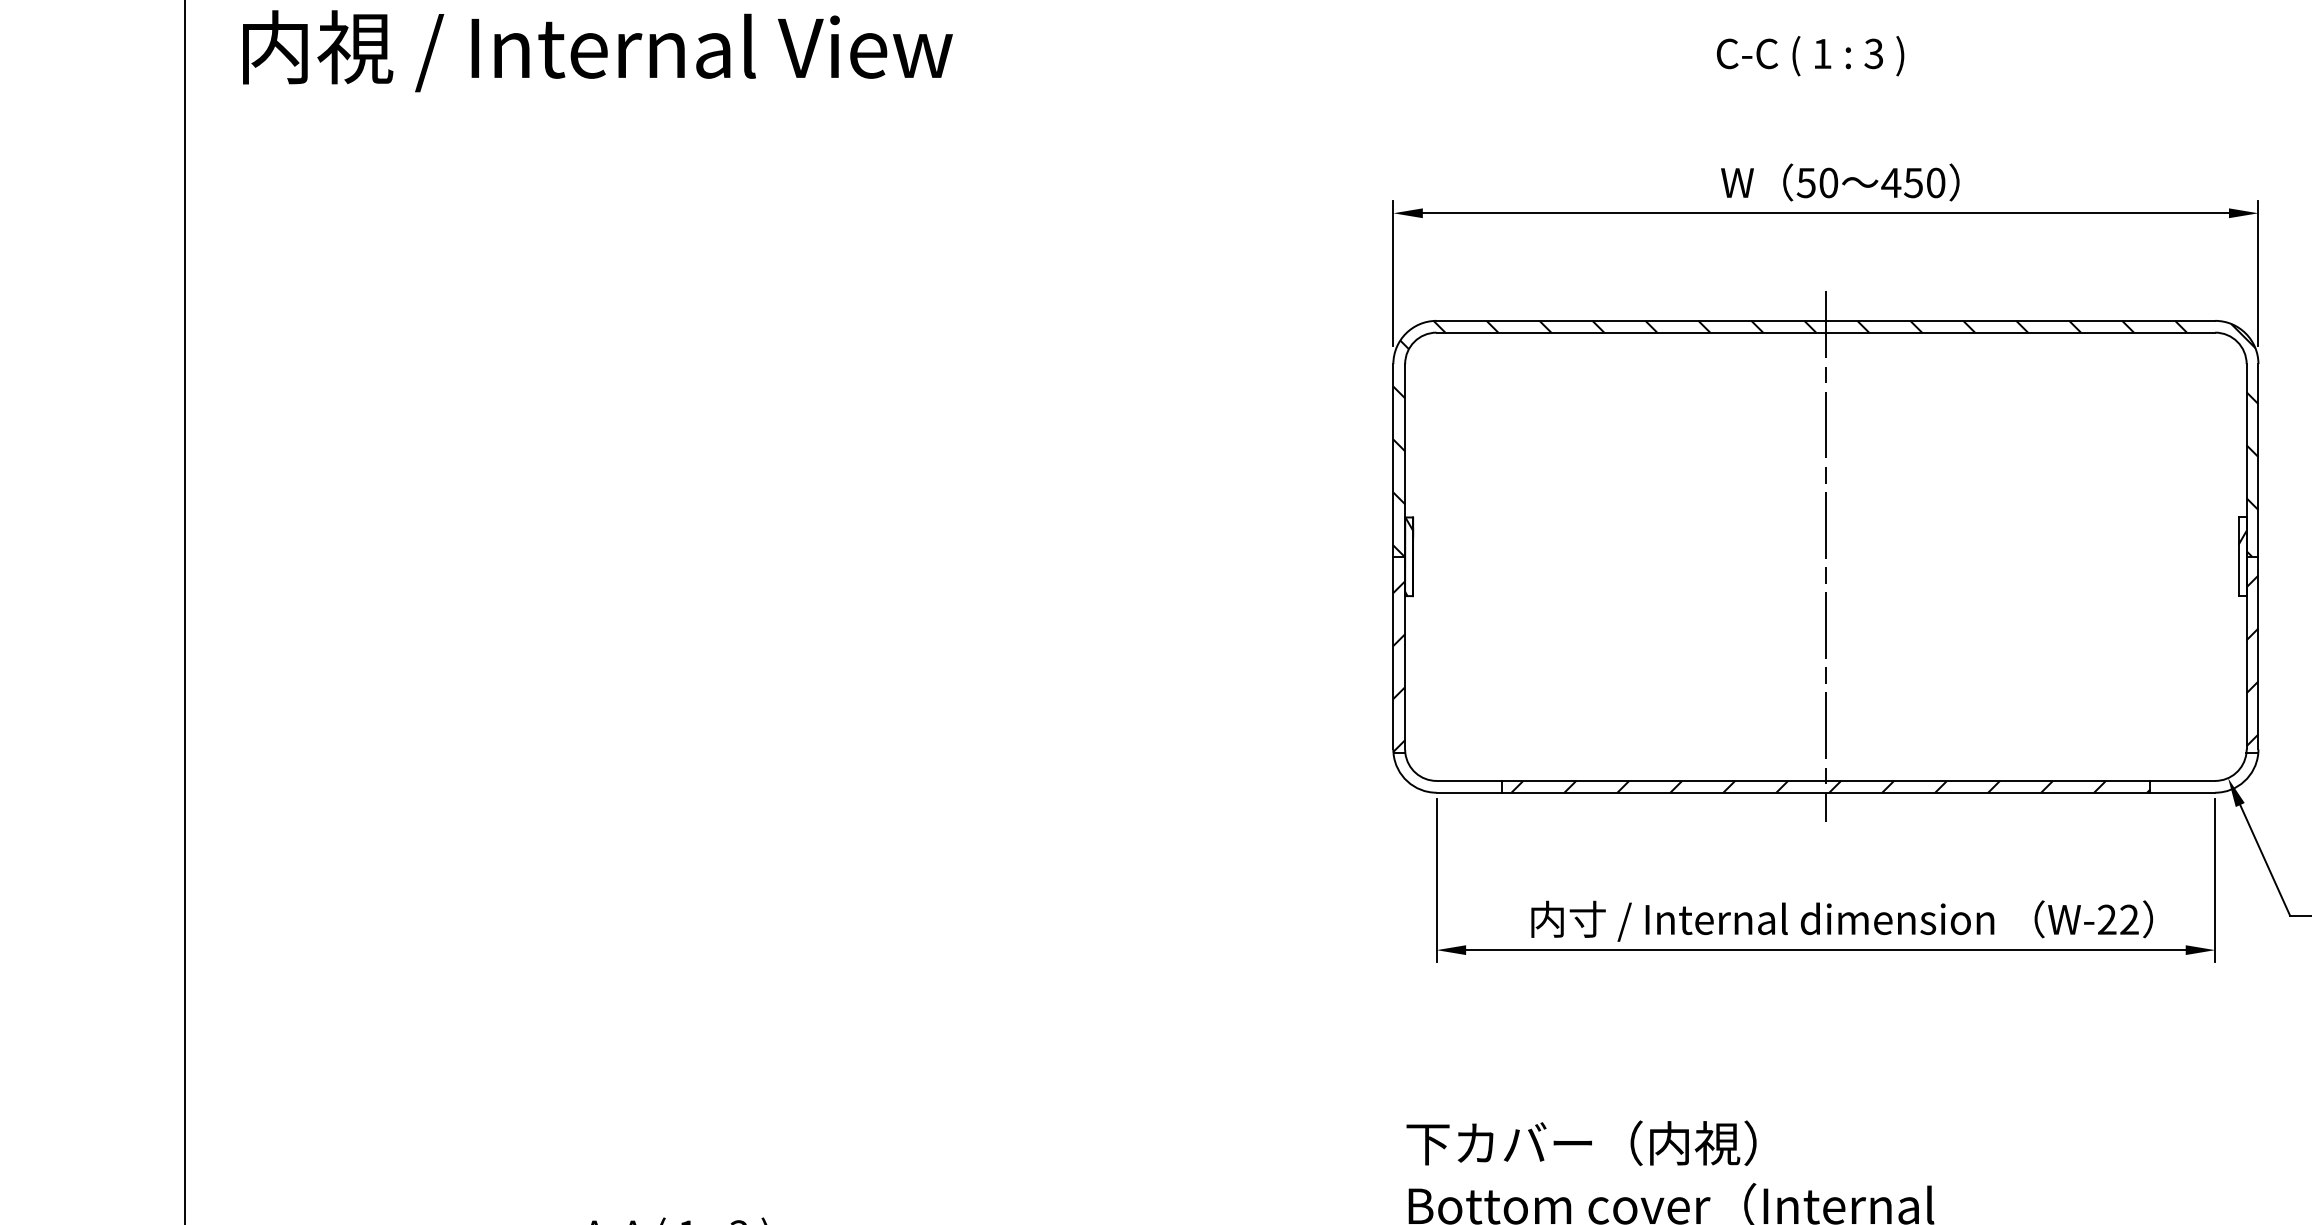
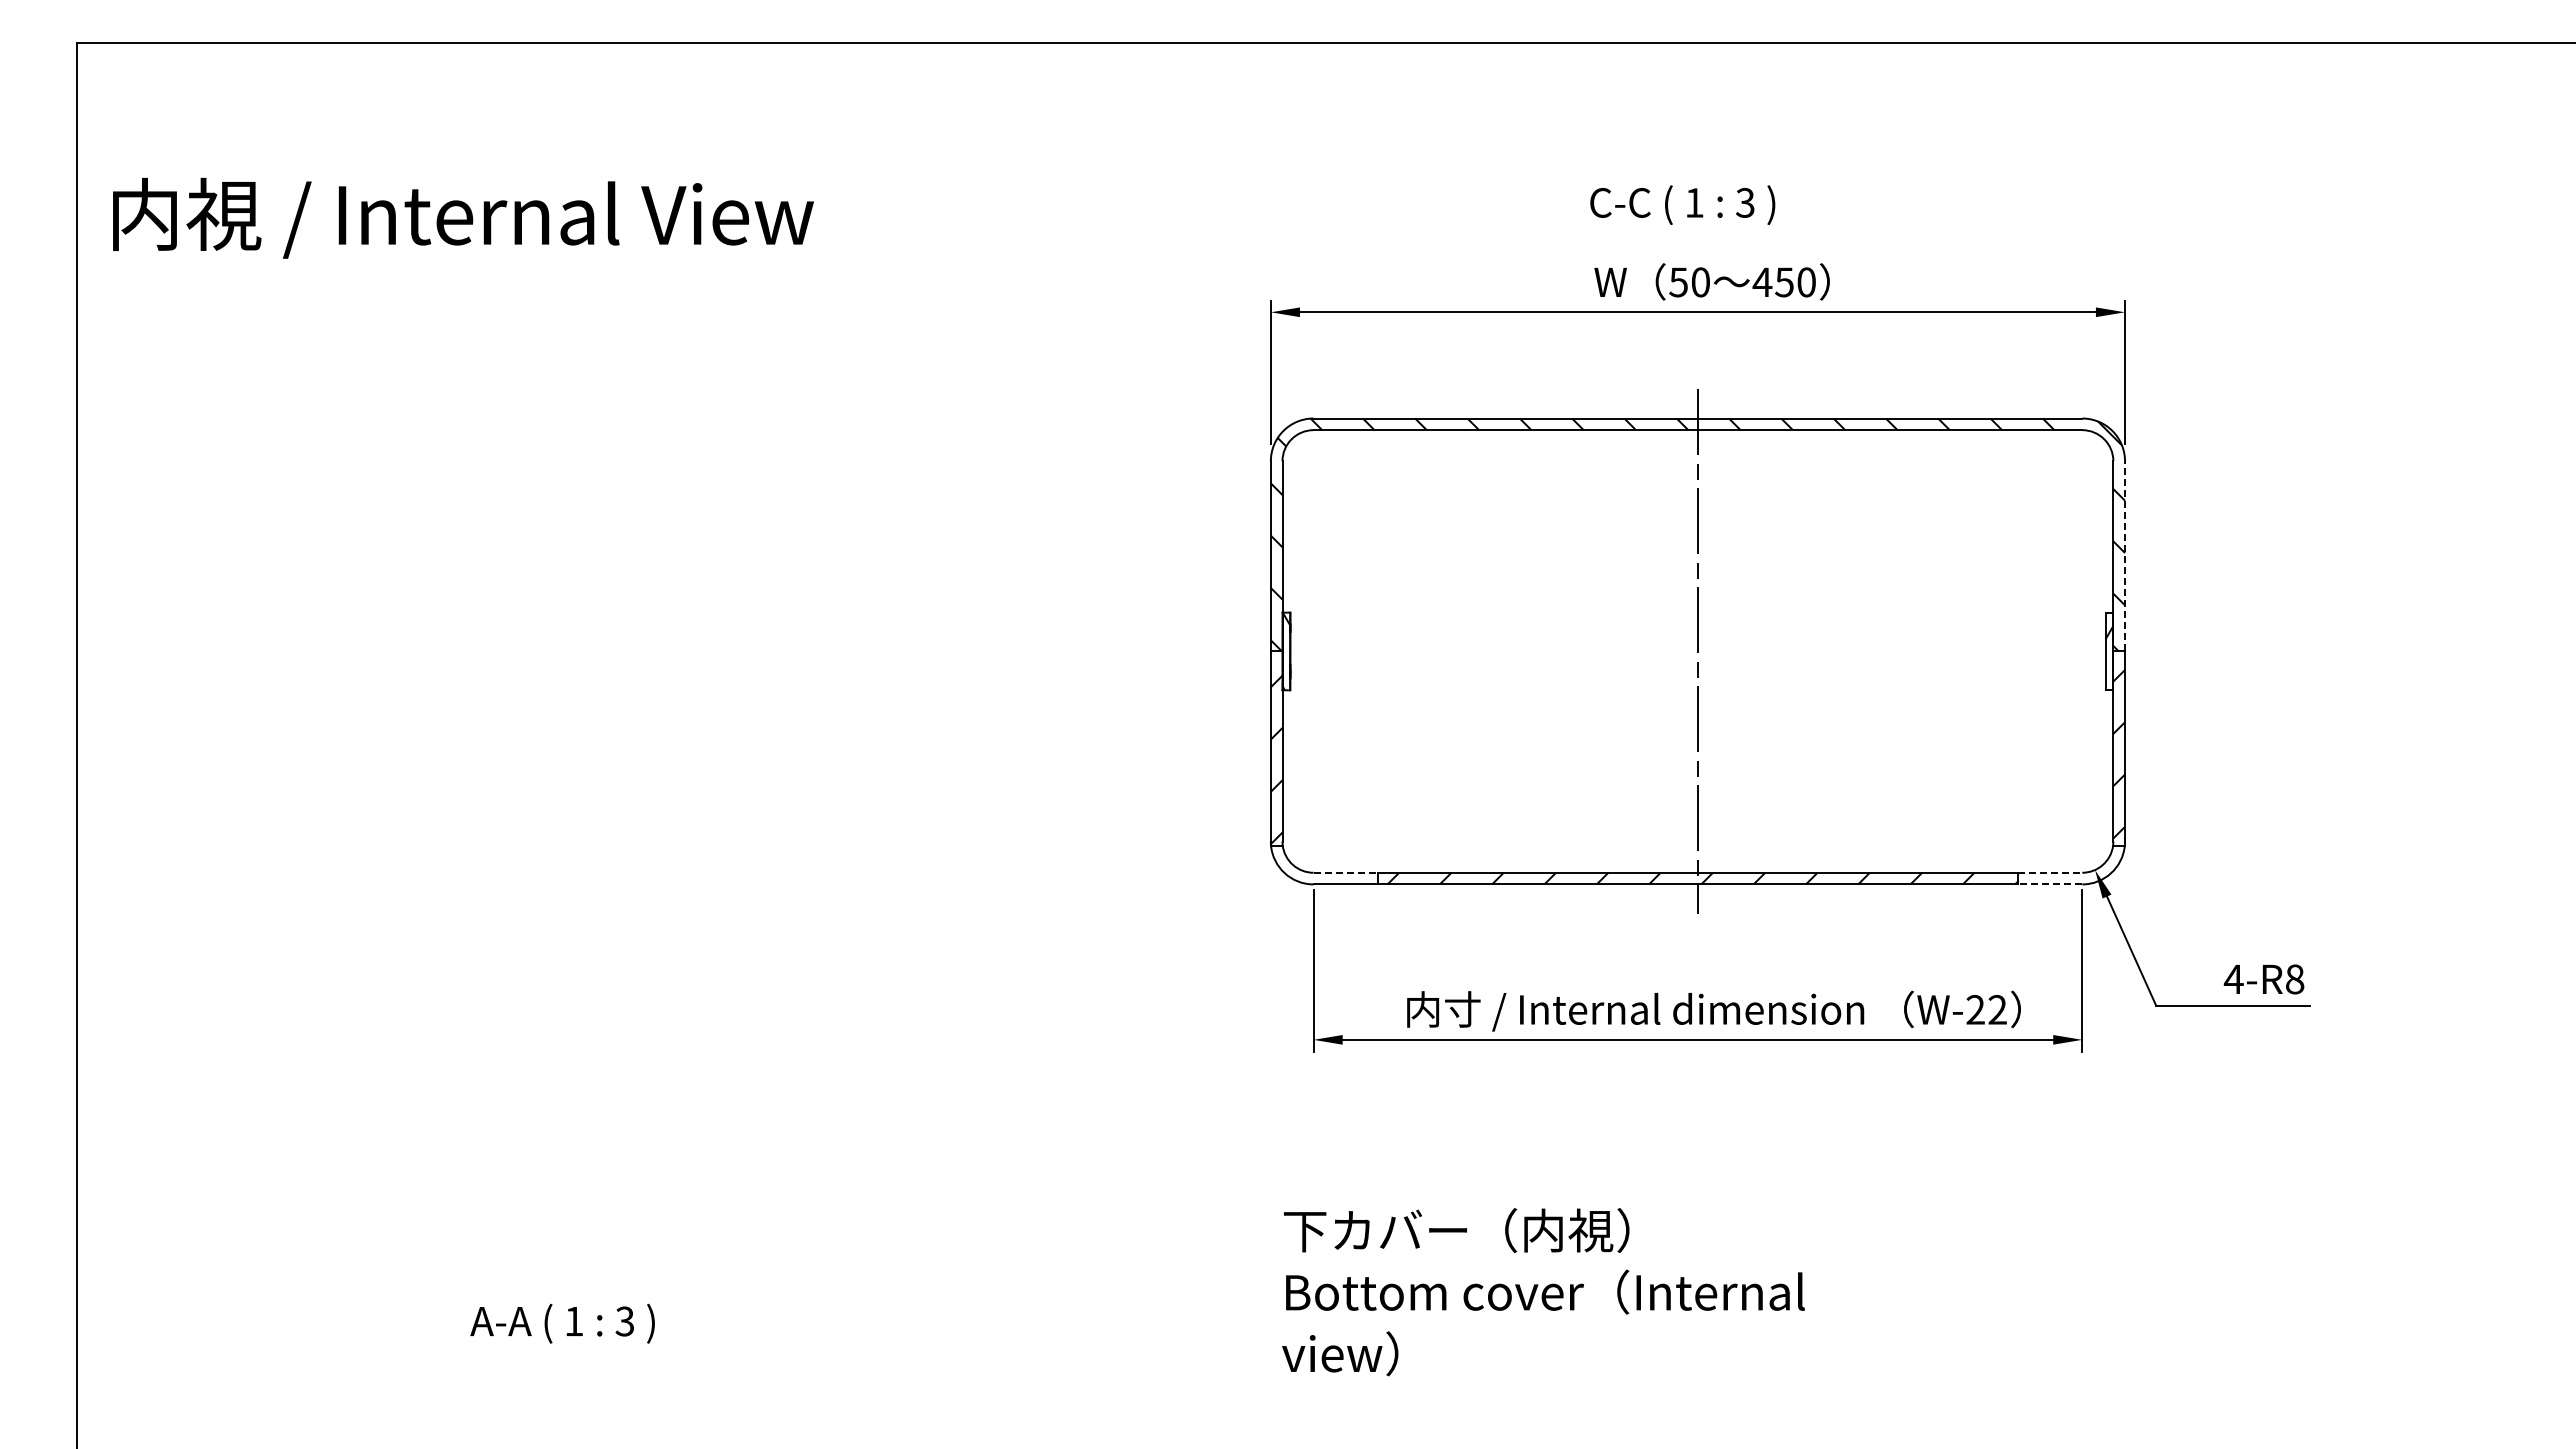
text: (597, 50) -> (463, 217), moved
text: (1810, 56) -> (1682, 205), moved
line: (2258, 459) -> (2125, 555), solid -> dashed
line: (1469, 780) -> (1346, 872), solid -> dashed
line: (2182, 780) -> (2050, 872), solid -> dashed
line: (2181, 792) -> (2049, 884), solid -> dashed

